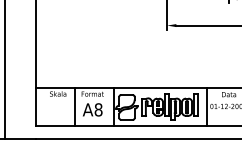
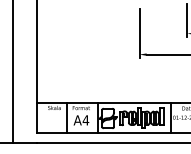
text: (98, 110) -> (85, 120), A8 -> A4

